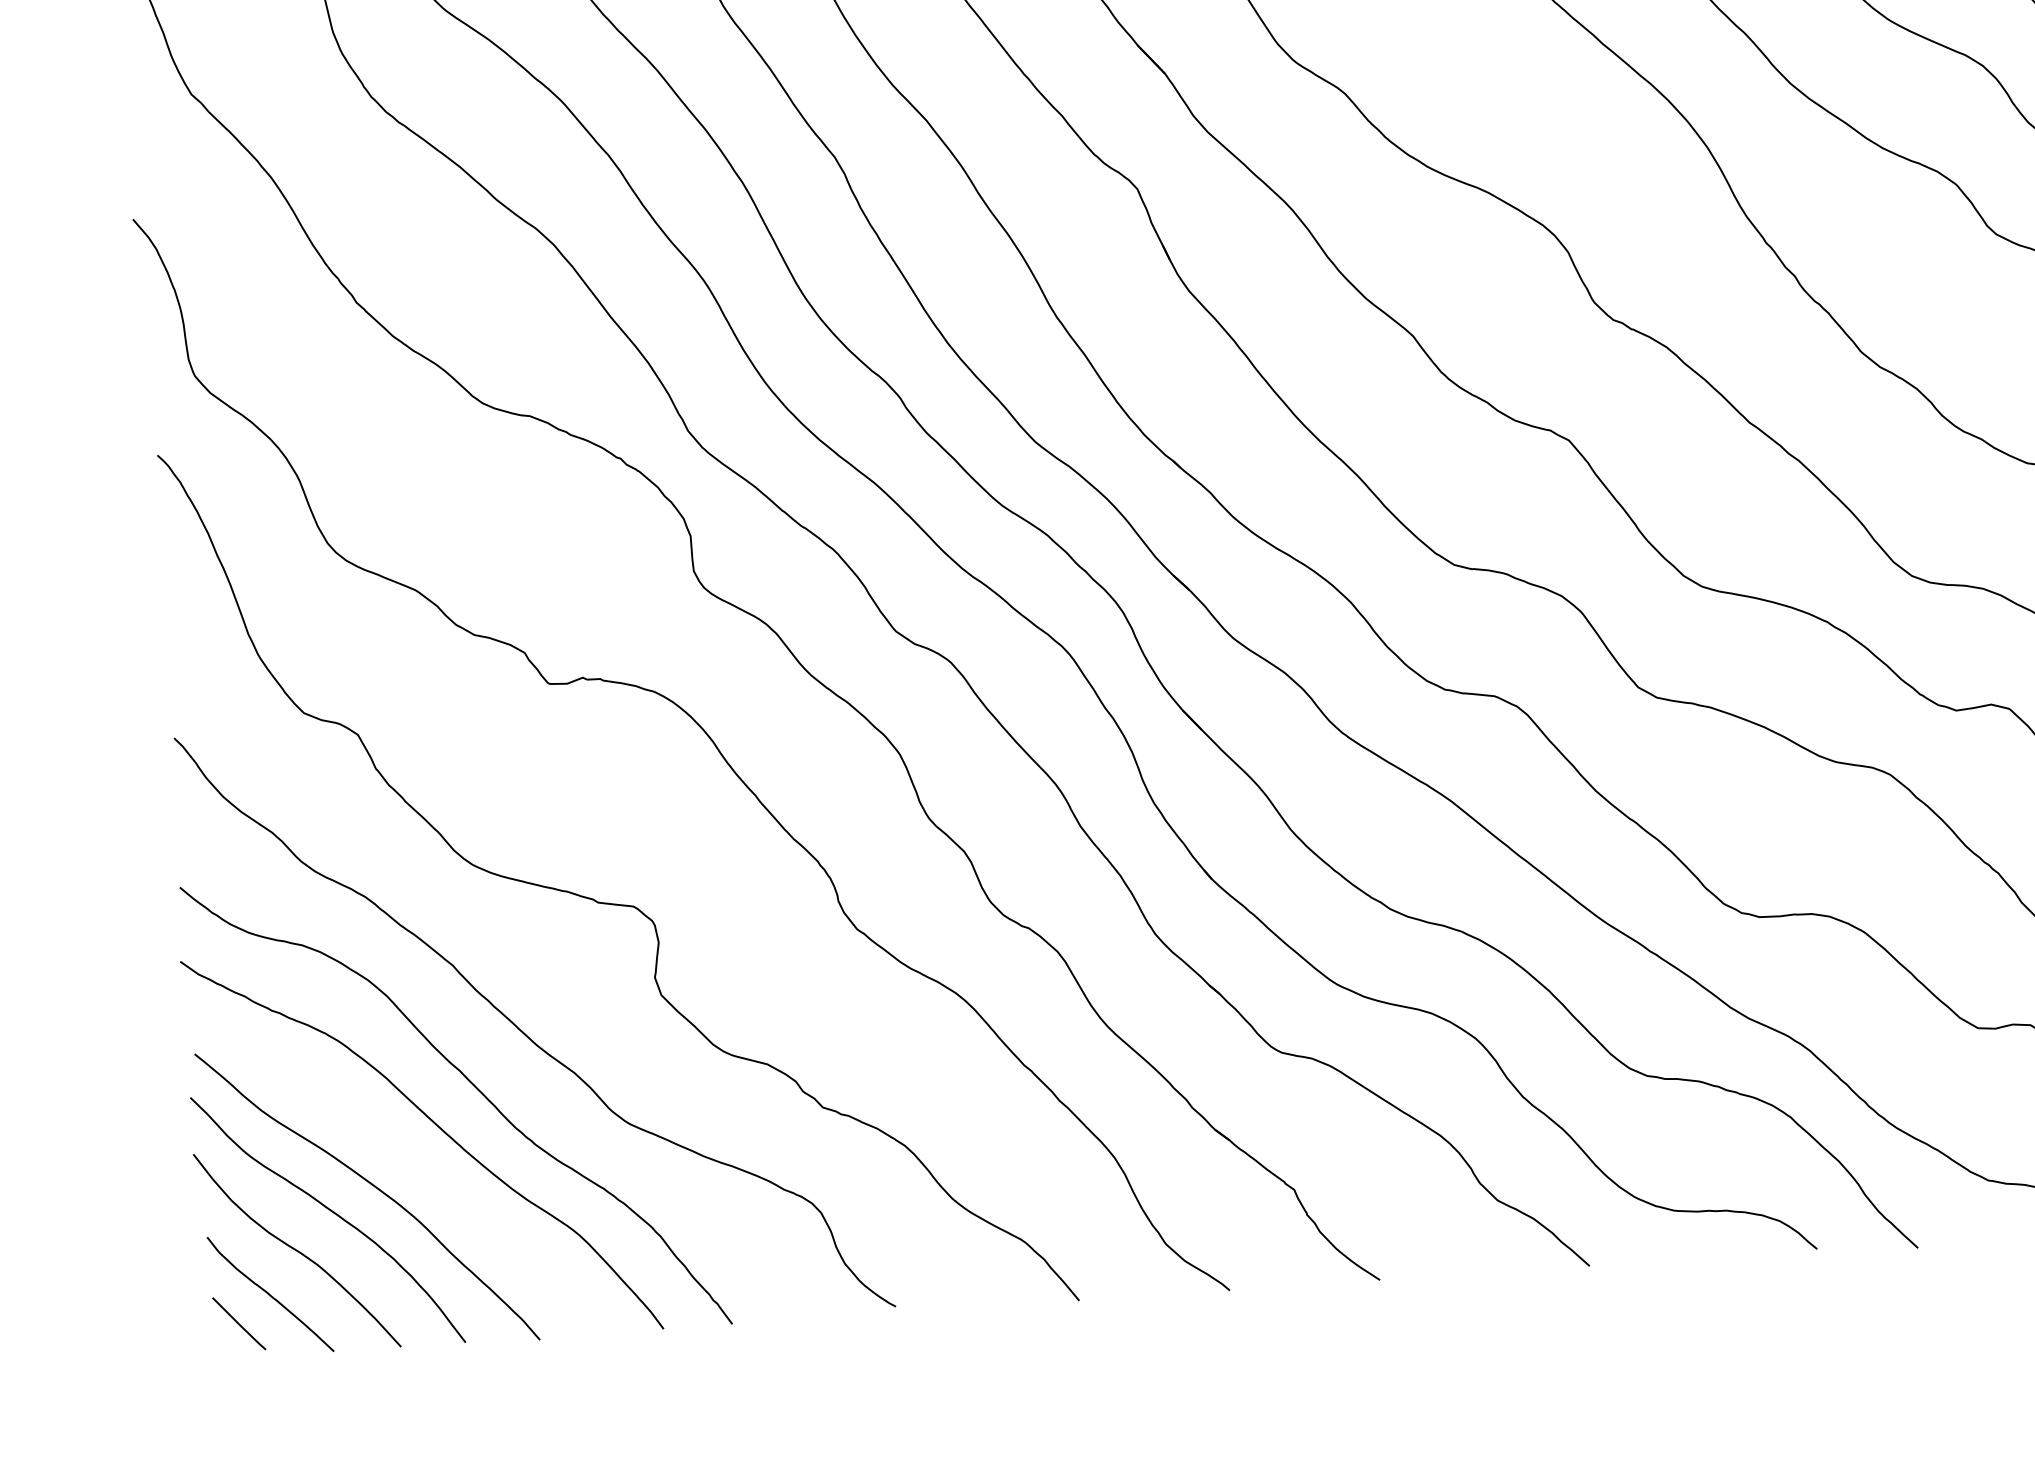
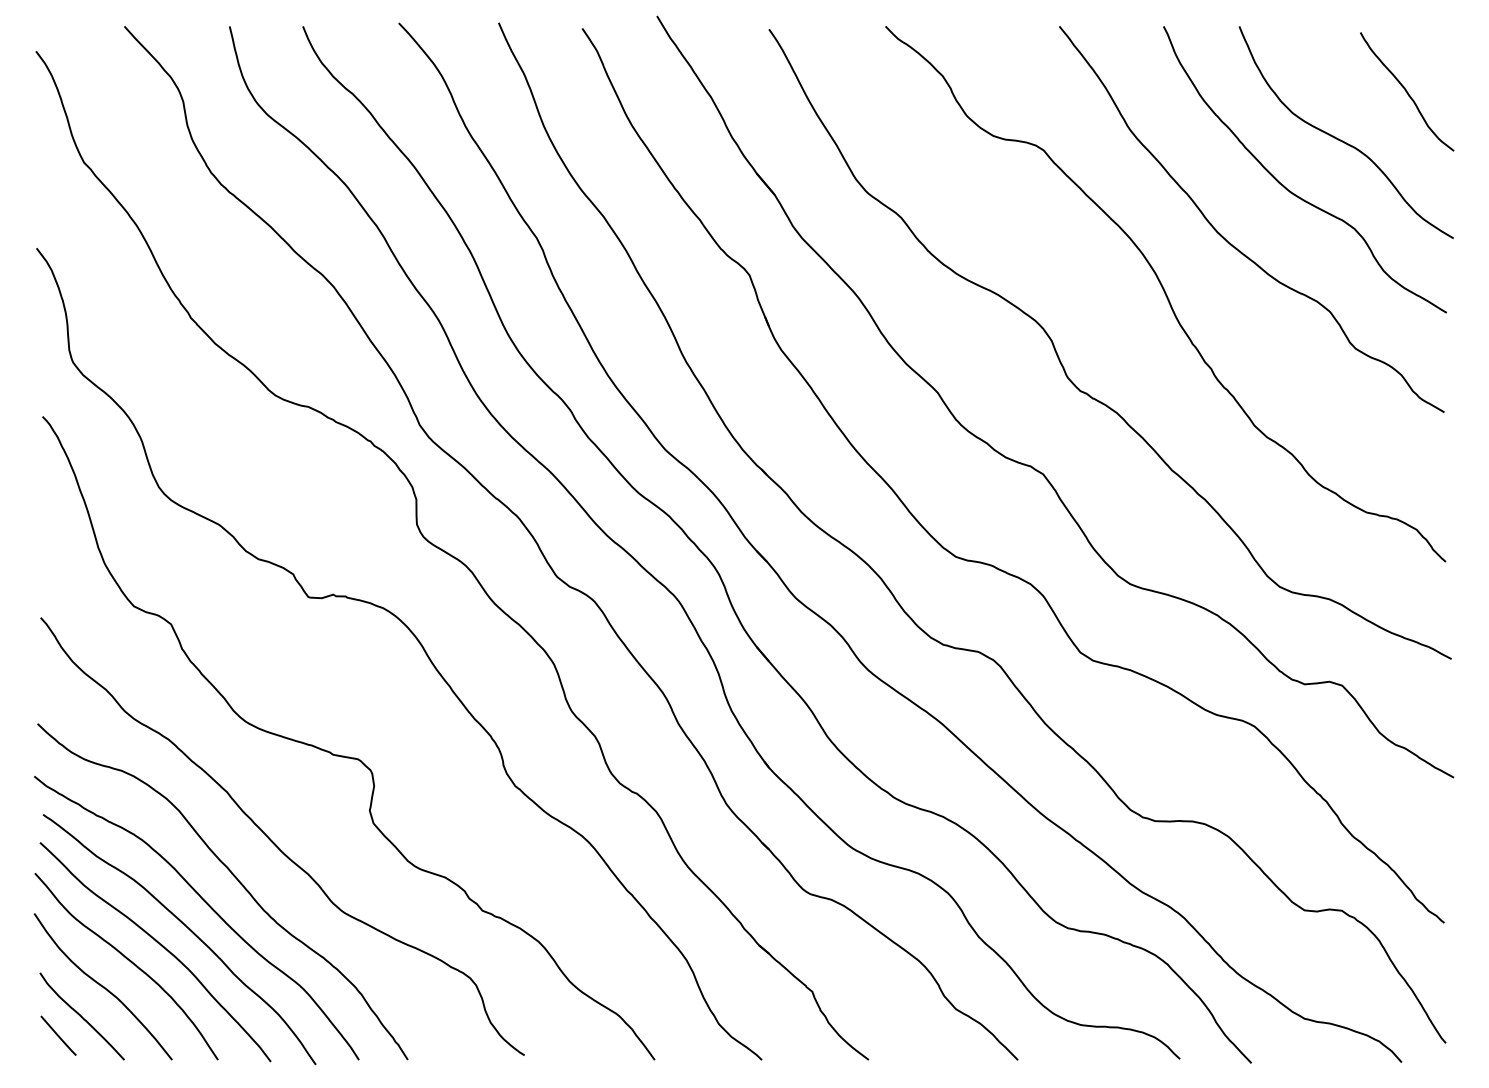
curve: (411, 1162) -> (188, 929), added

